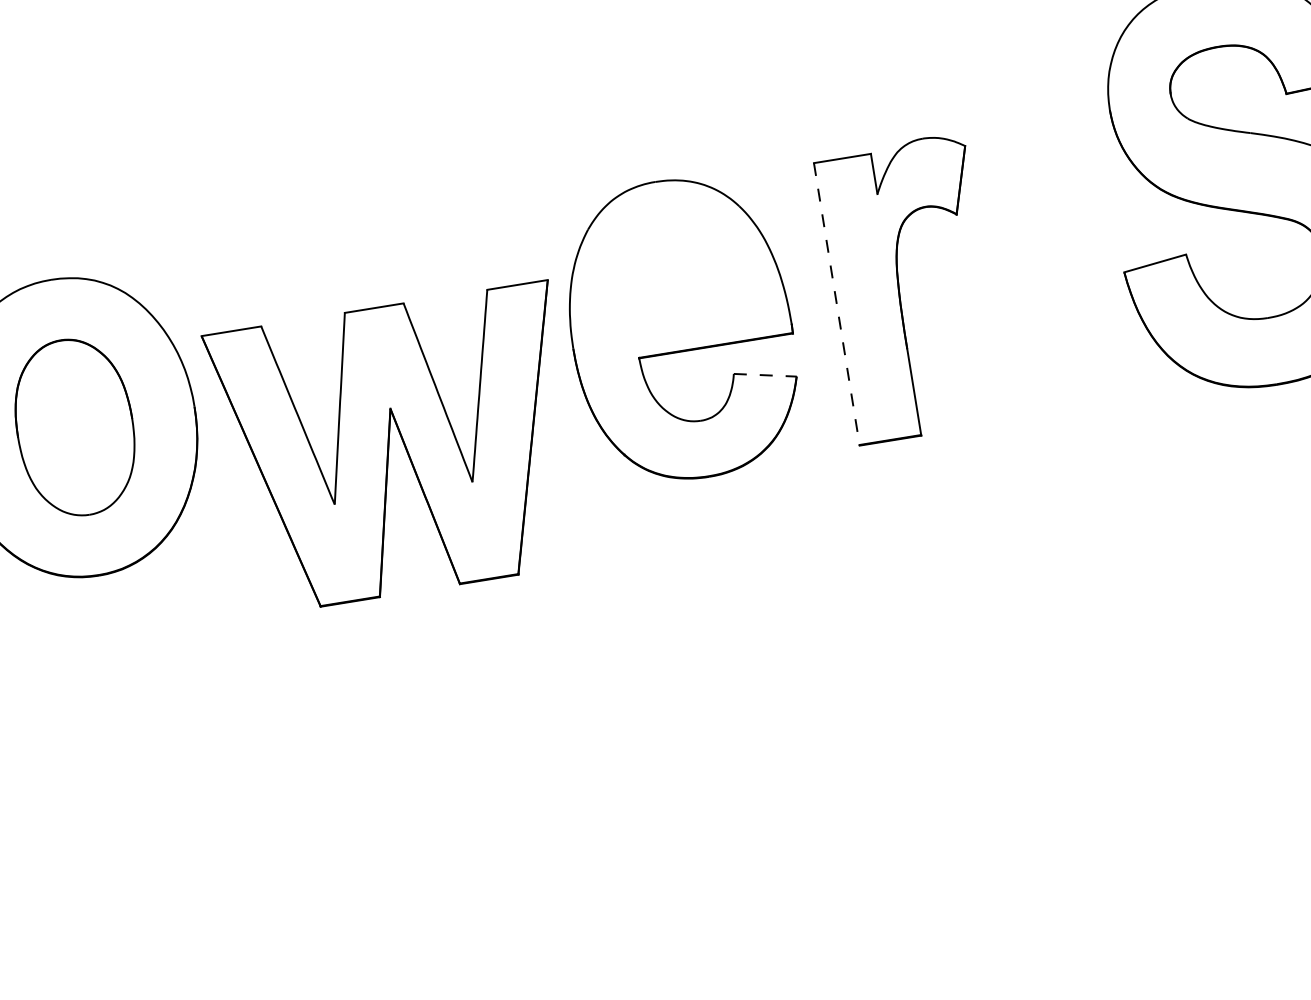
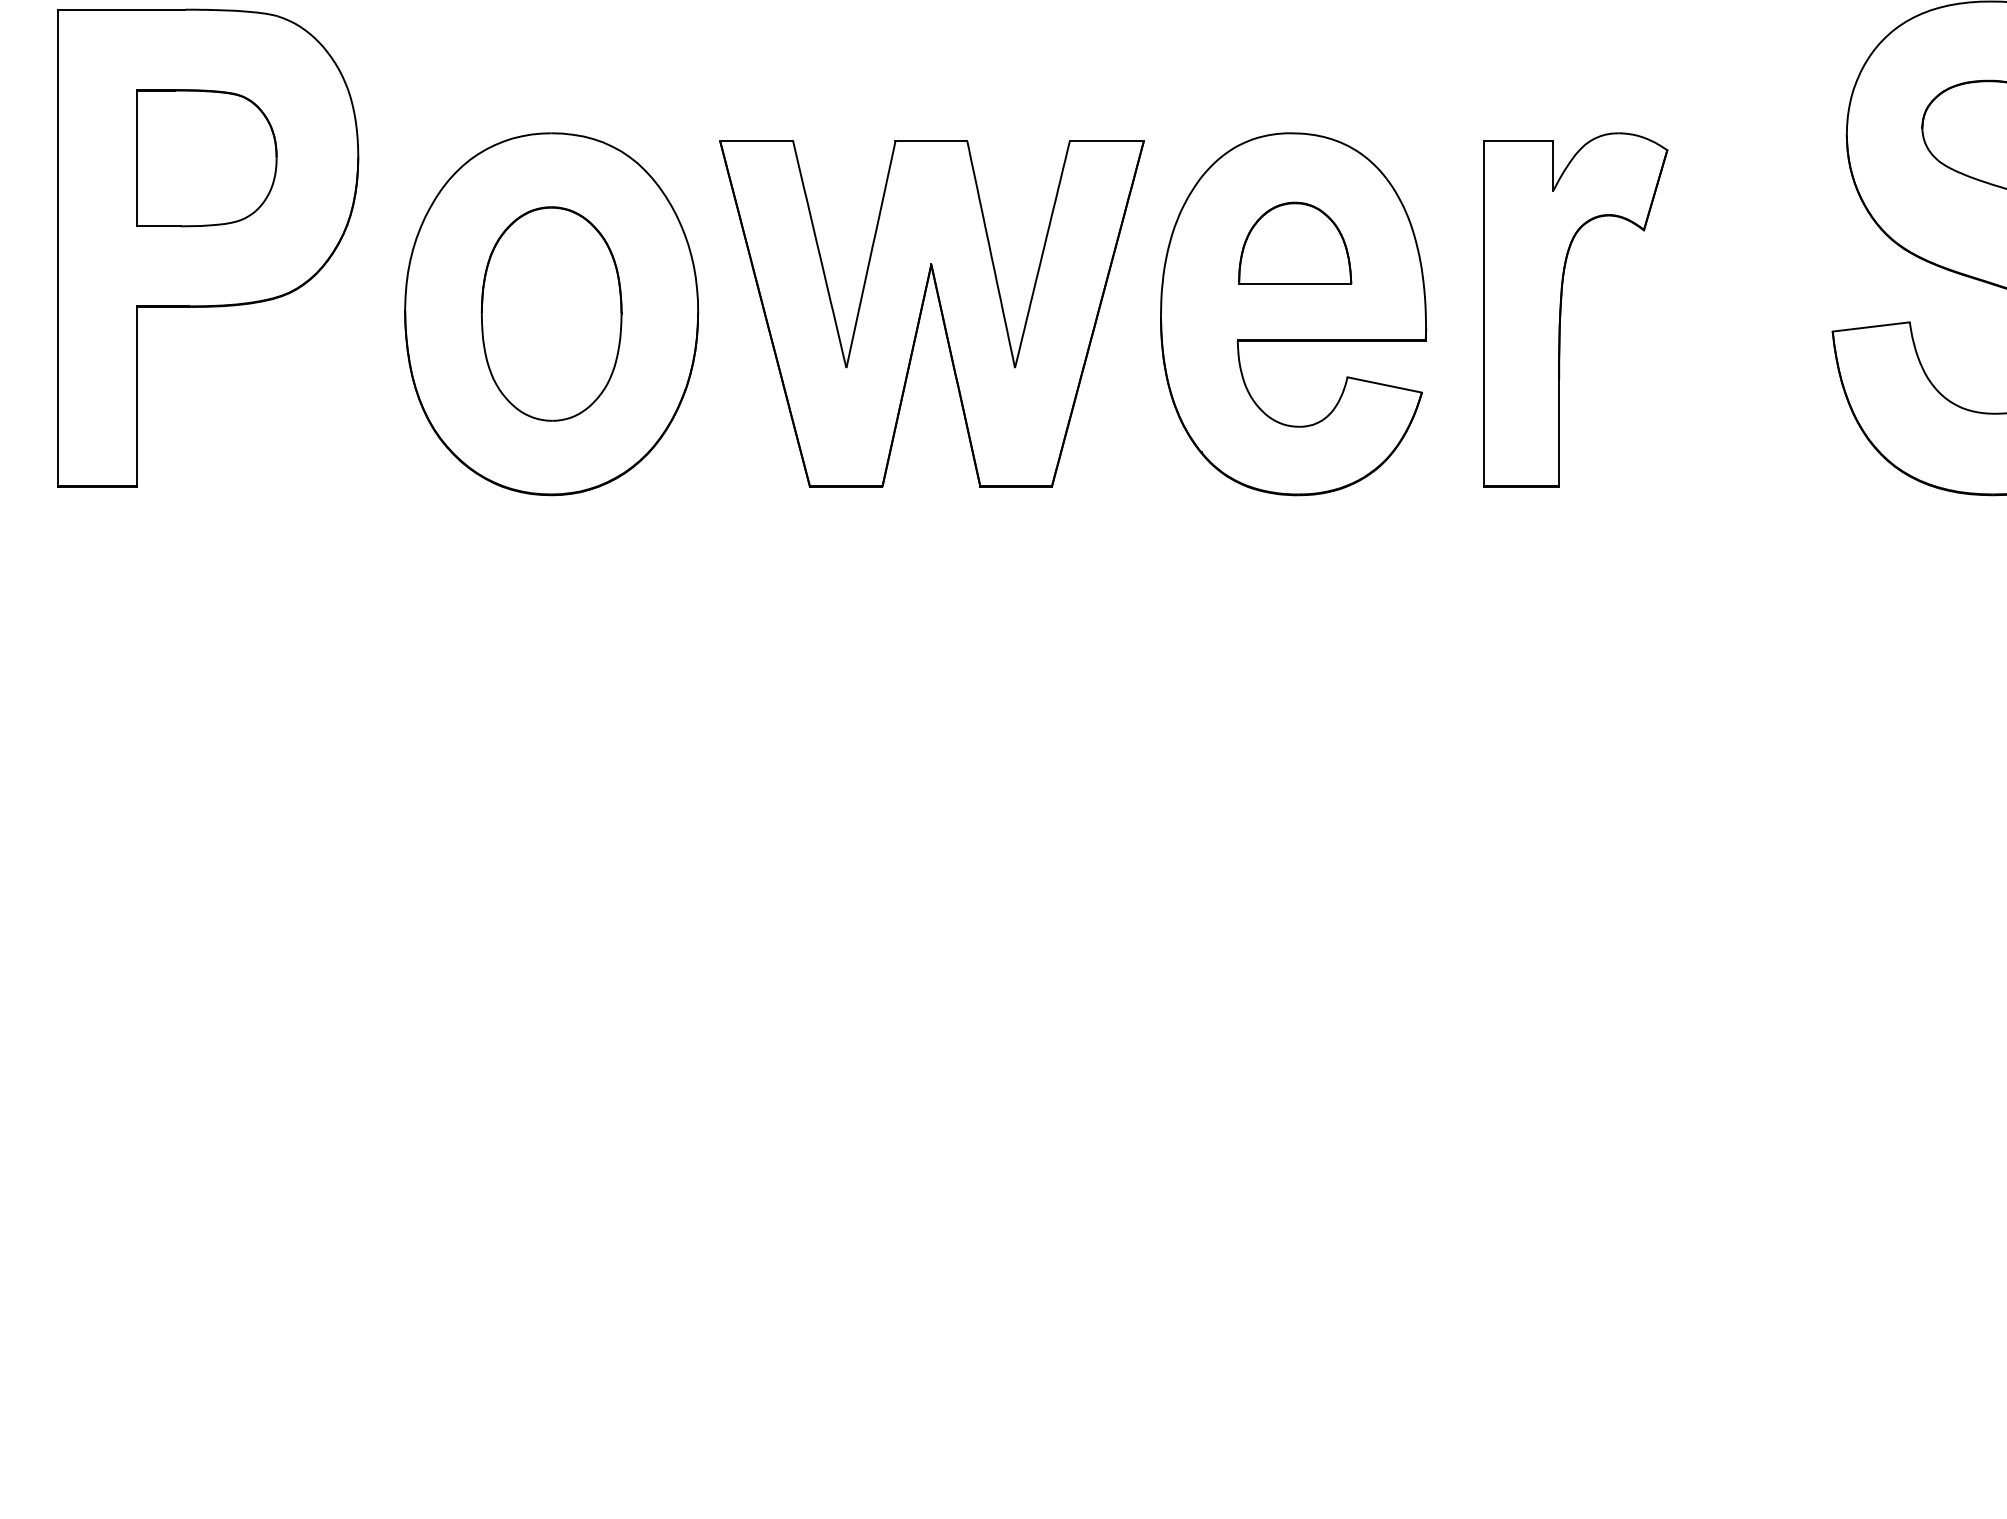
part: (673, 270) -> (1295, 242), added
line: (836, 304) -> (1483, 314), dashed -> solid
line: (765, 375) -> (1385, 385), dashed -> solid
part: (404, 446) -> (940, 312), moved

